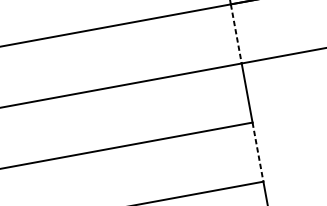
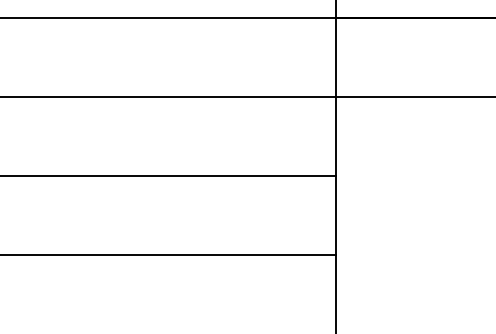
line: (236, 34) -> (335, 58), dashed -> solid
line: (257, 152) -> (335, 215), dashed -> solid

